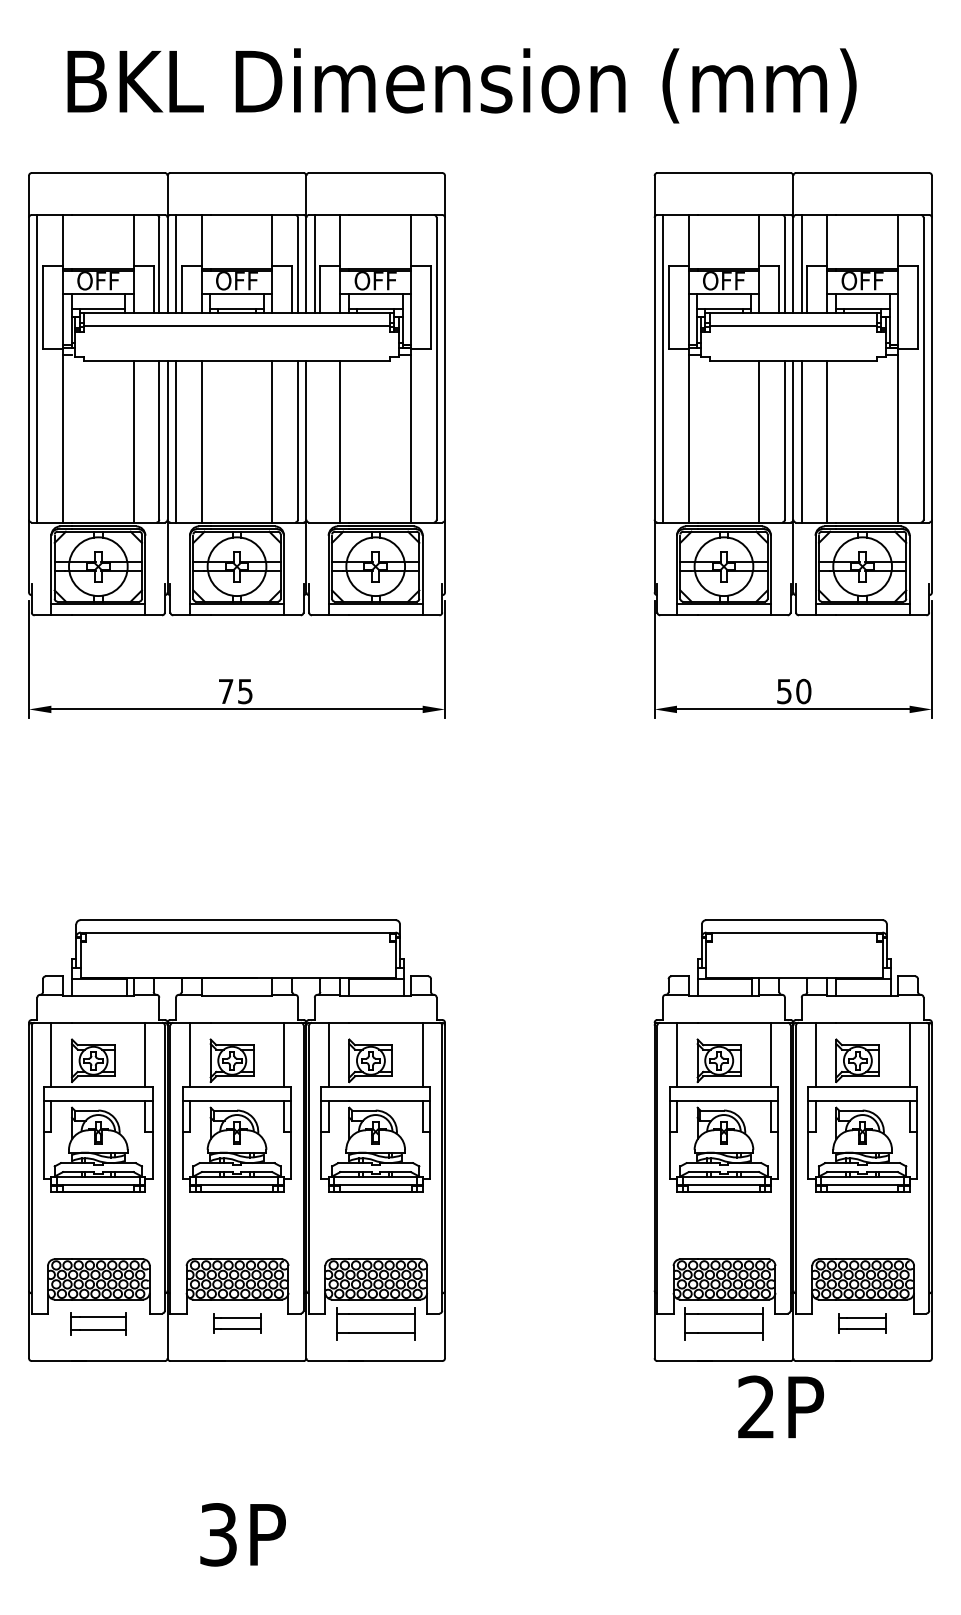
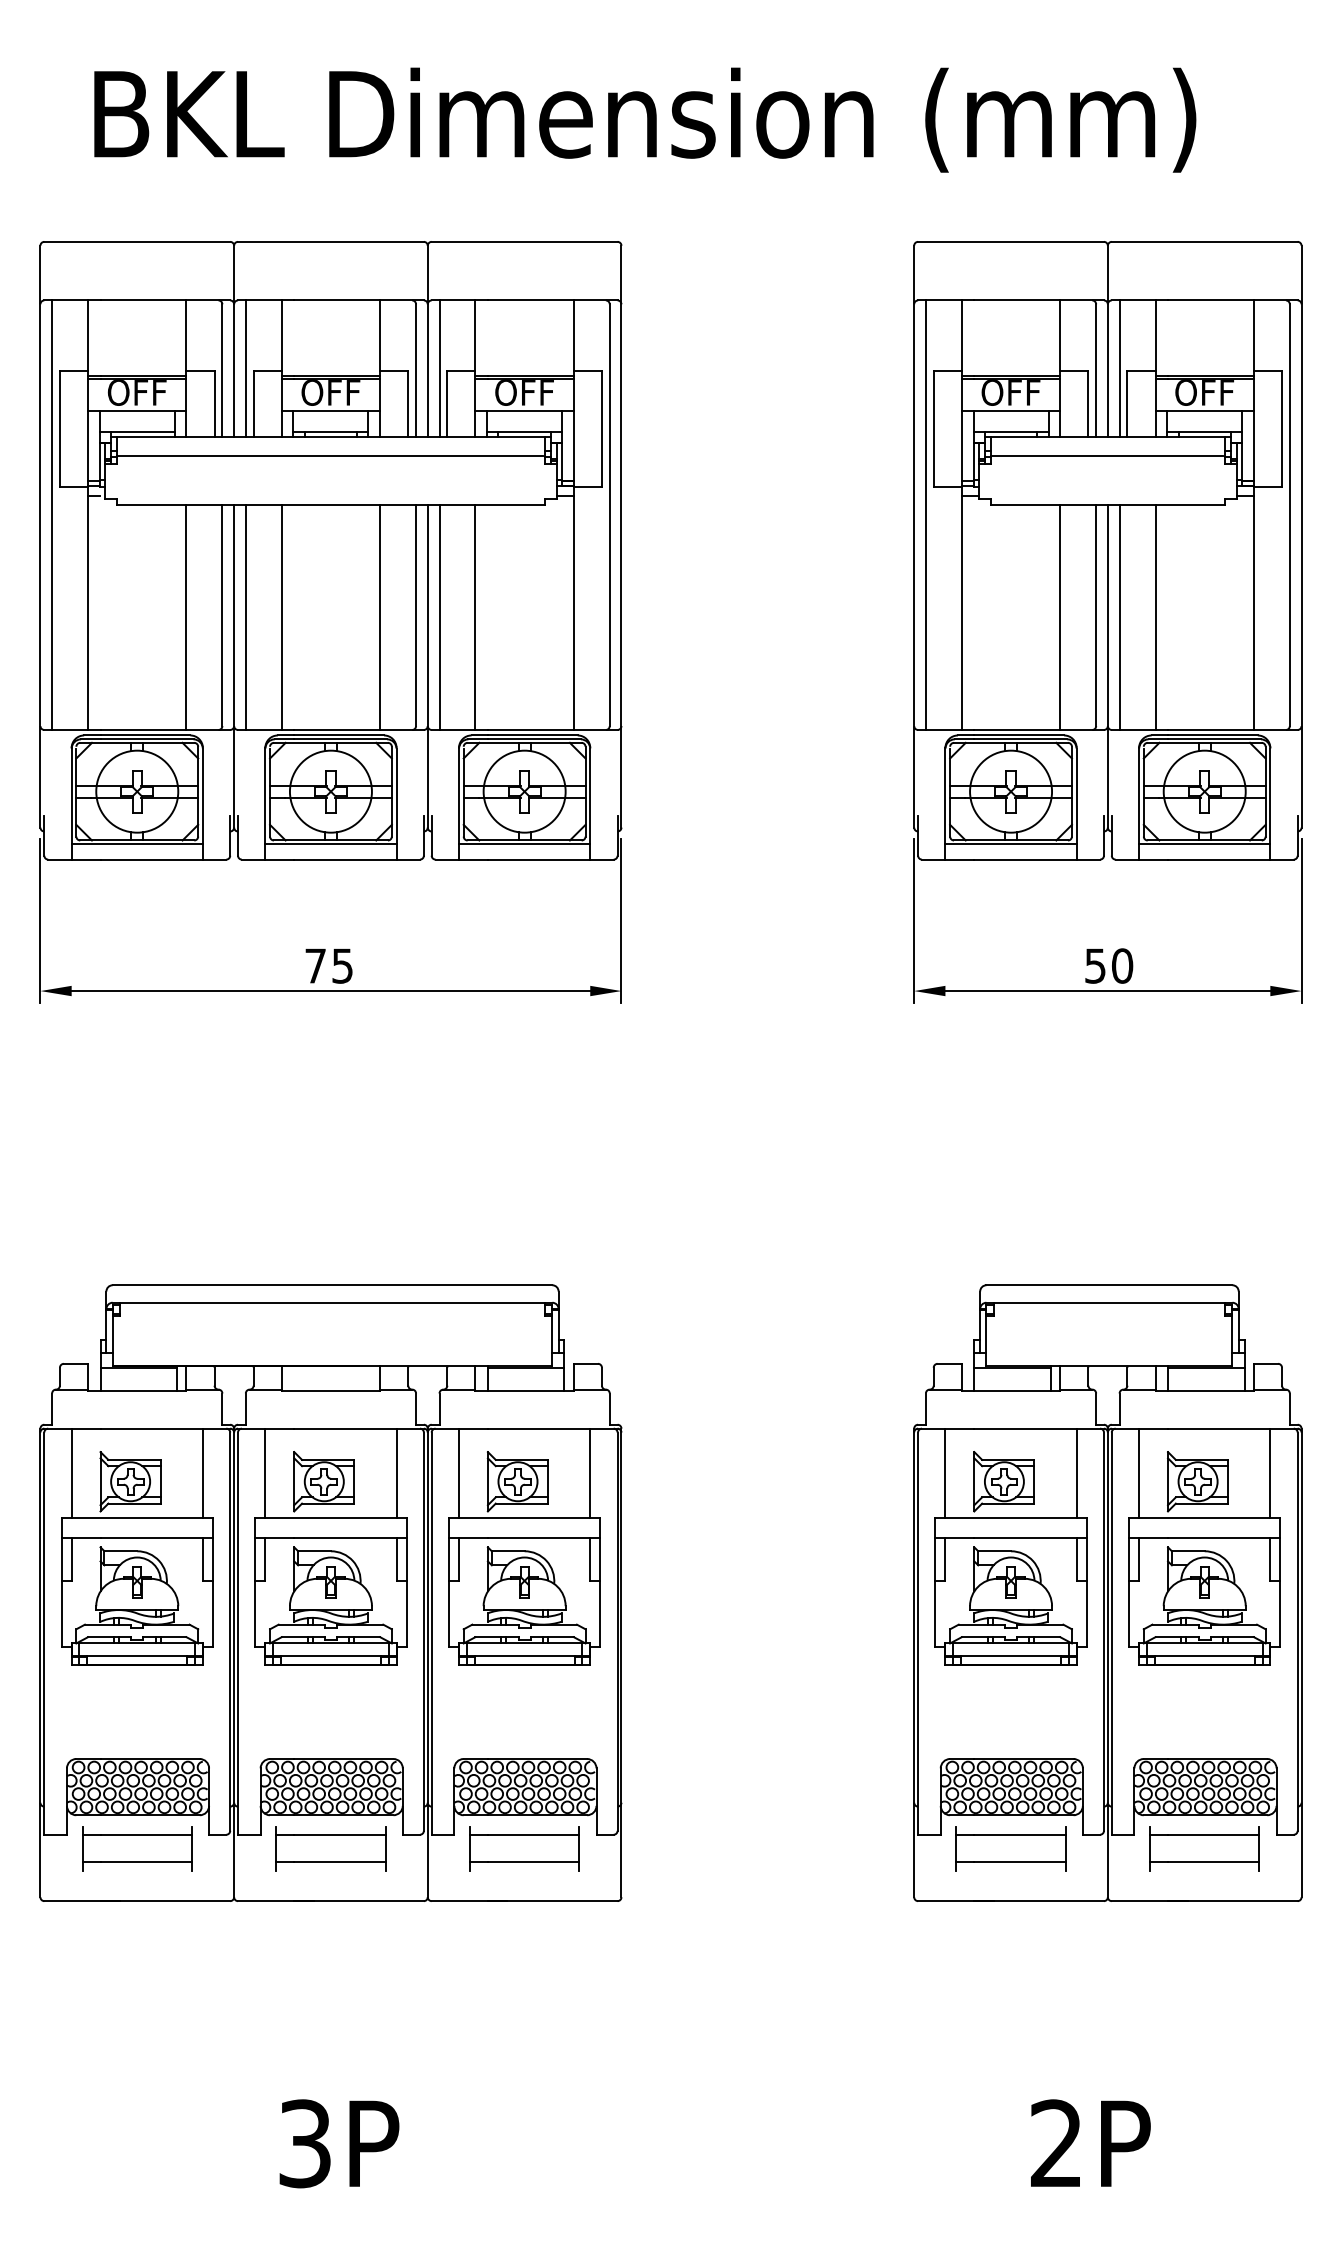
line: (314, 441) -> (439, 616), added
part: (98, 1323) -> (137, 1848), size x1.43
part: (236, 1323) -> (330, 1848), size x1.67
part: (862, 1323) -> (1204, 1848), size x1.67
text: (780, 1406) -> (1090, 2142), moved

